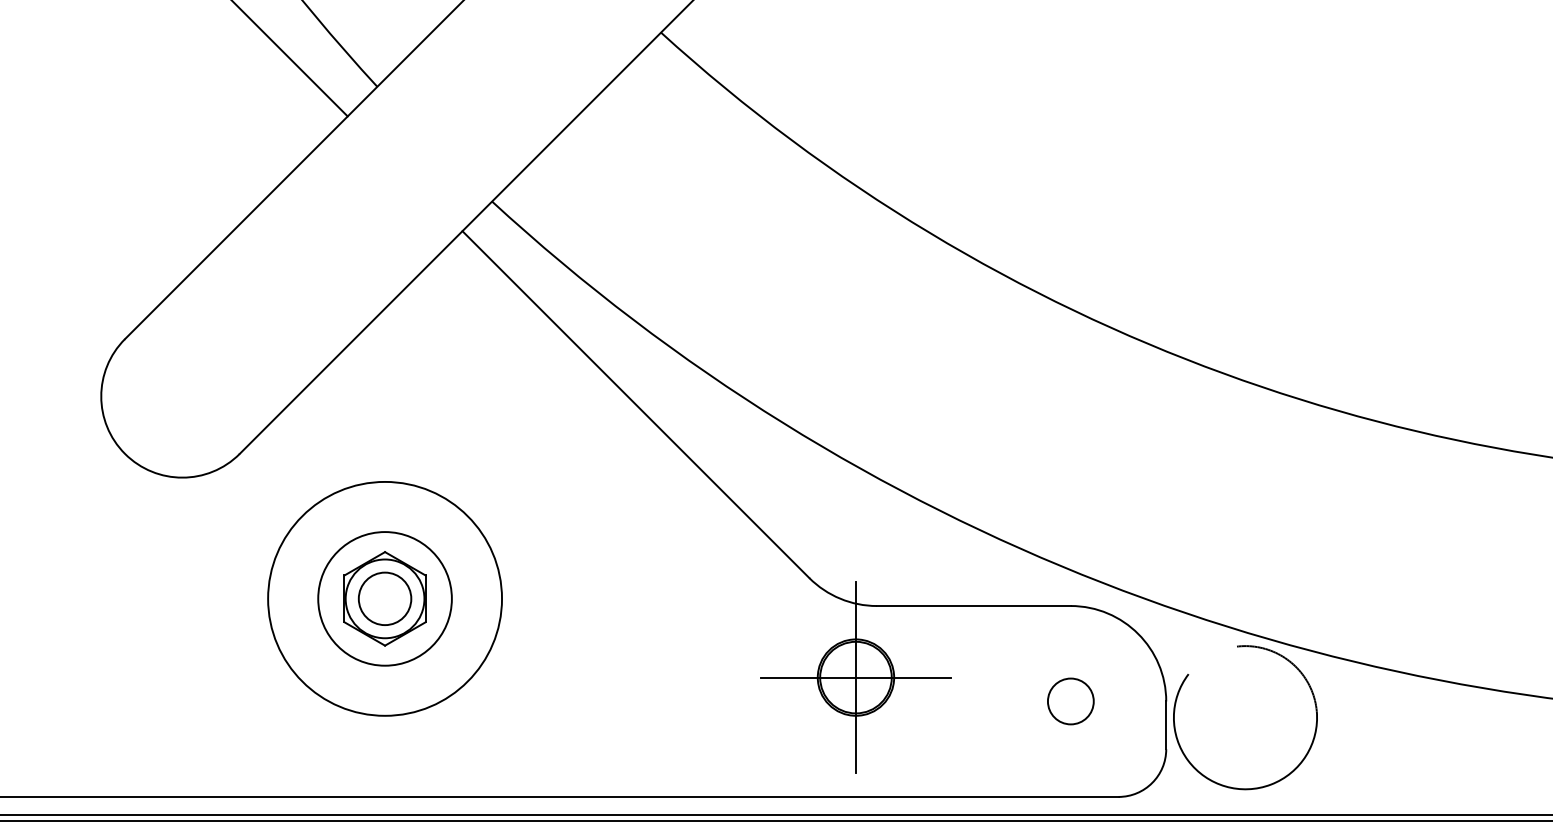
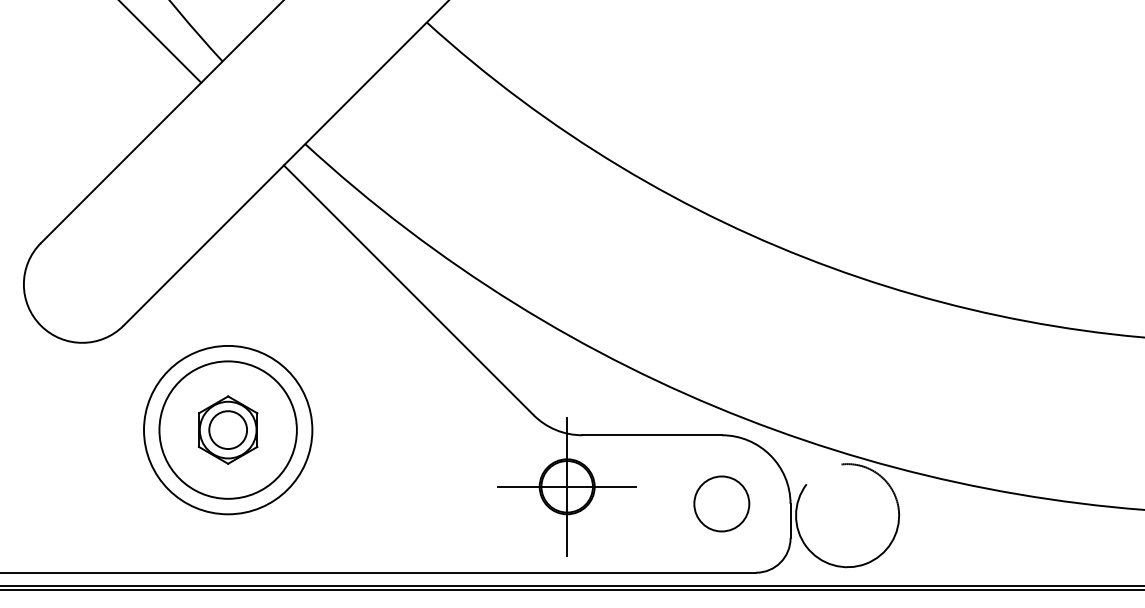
circle: (384, 598) -> (227, 429), size x1.43
circle: (1070, 700) -> (721, 503), size x1.67

